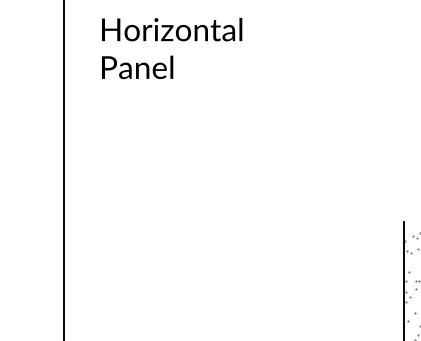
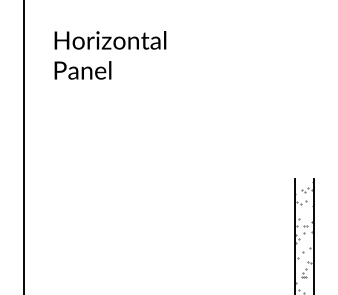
text: (172, 48) -> (110, 55), moved

